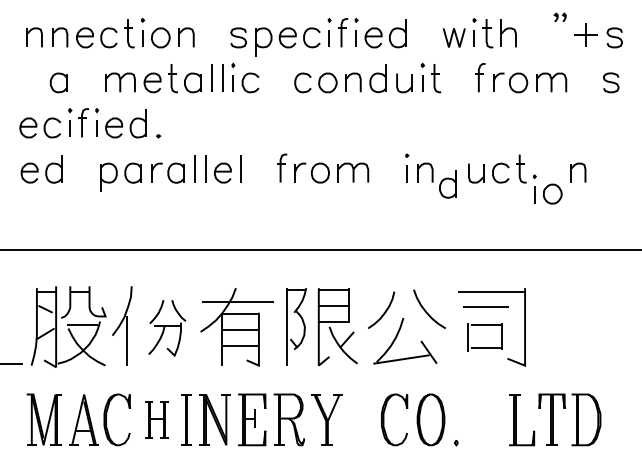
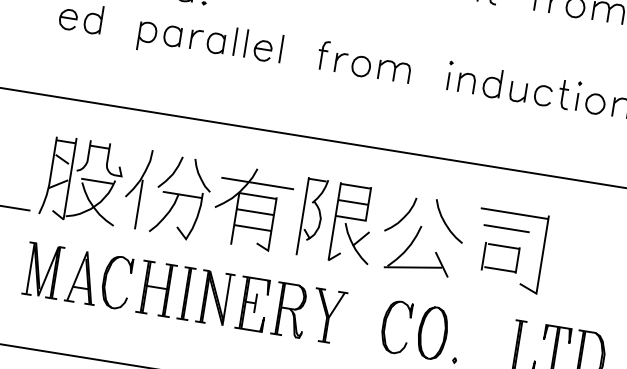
part: (447, 184) -> (491, 83), moved
part: (547, 189) -> (590, 98), moved
part: (167, 328) -> (182, 198), size x1.43
part: (156, 419) -> (156, 288), size x1.43

